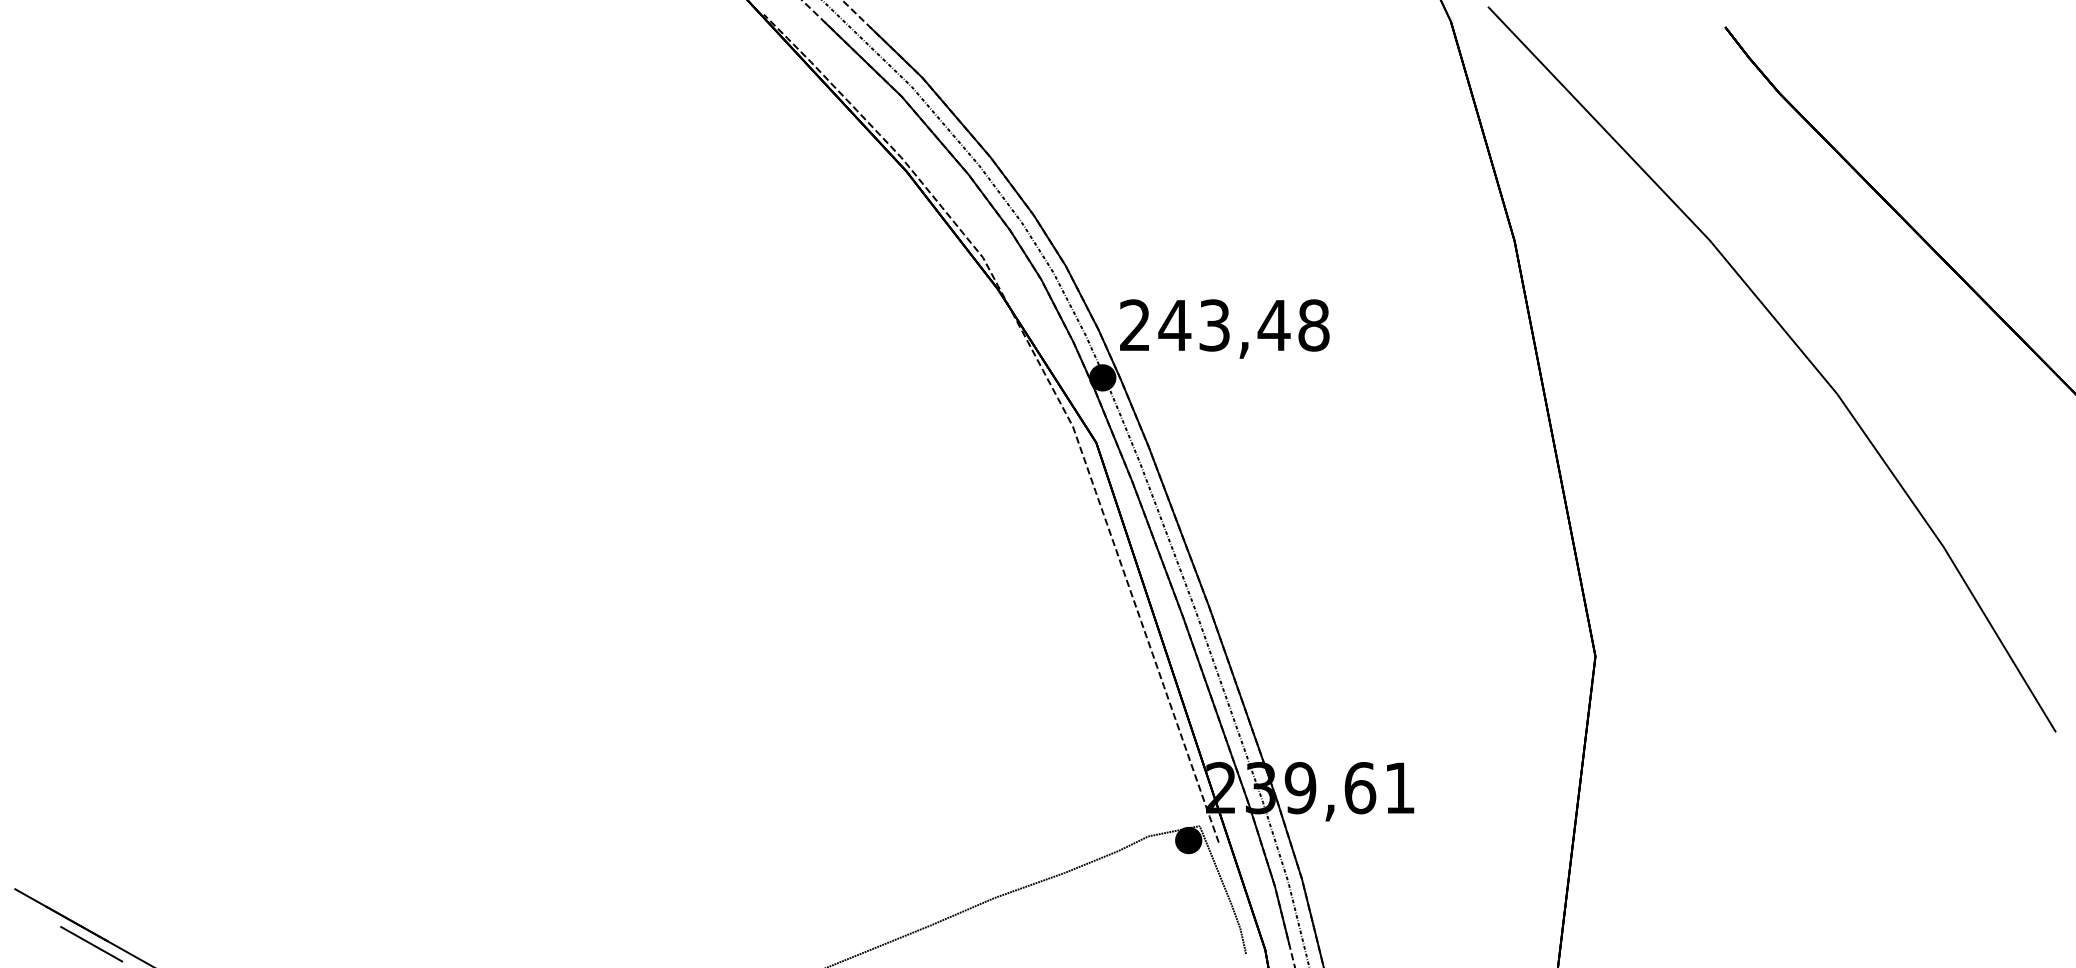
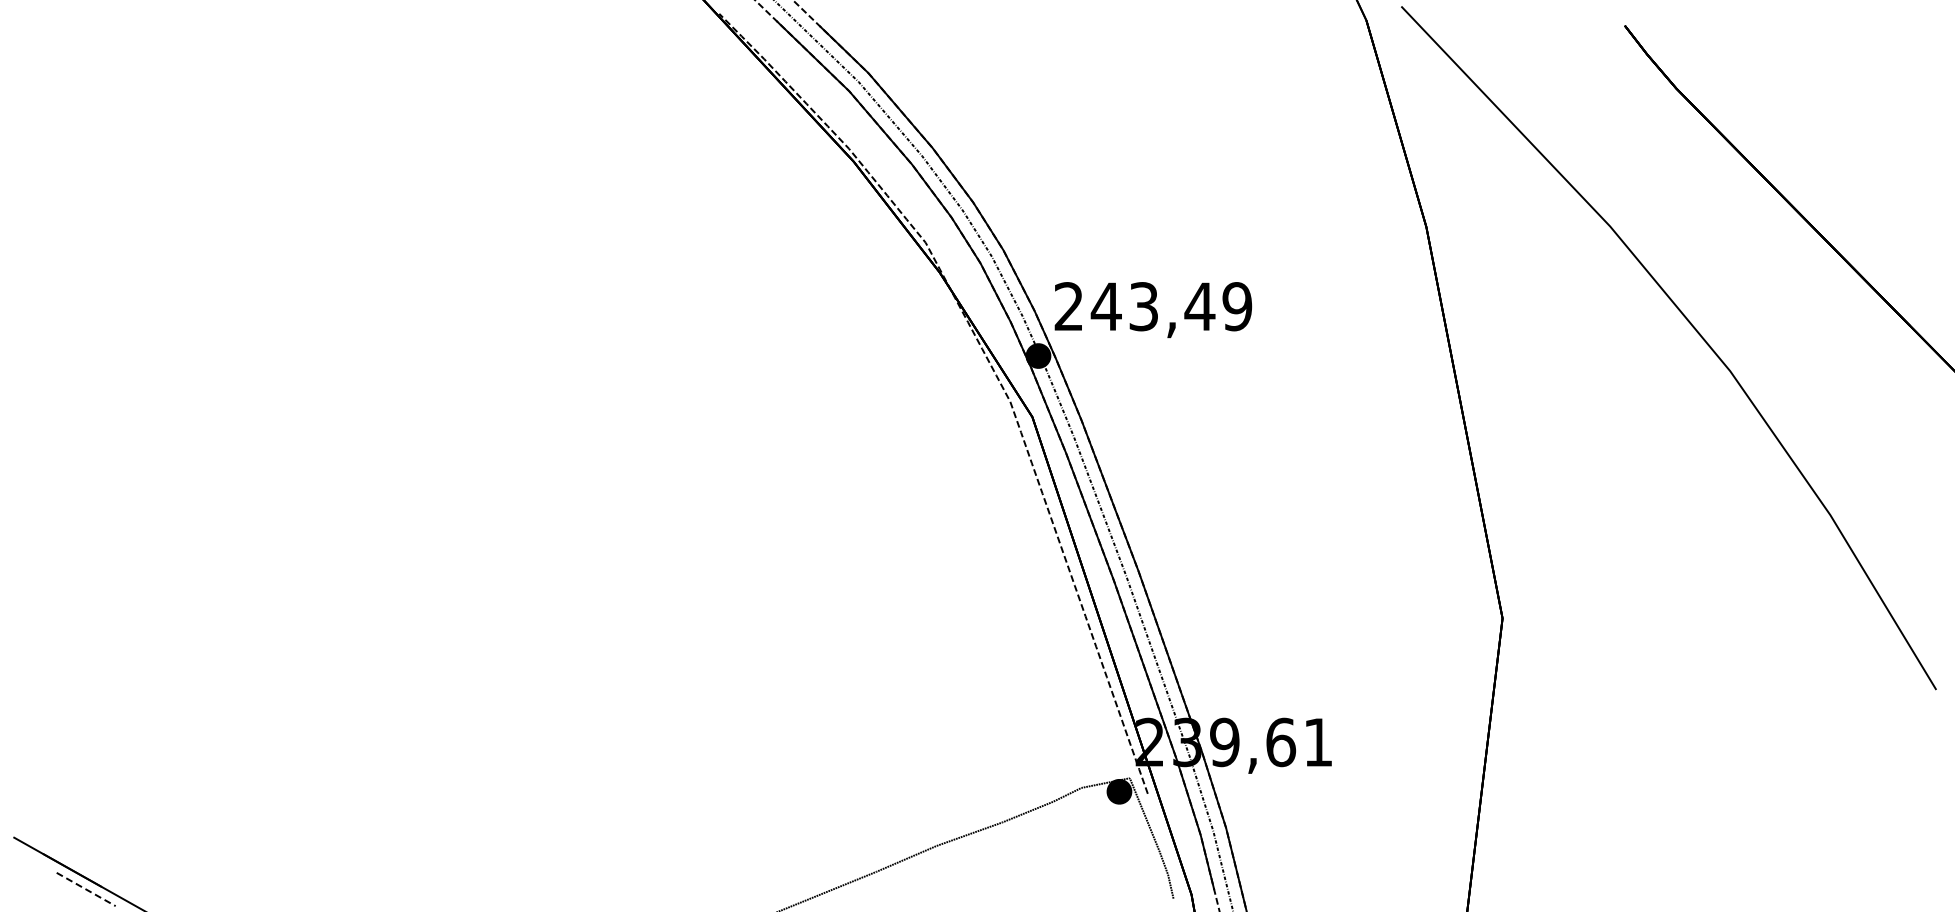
text: (1314, 325) -> (1237, 306), 243,48 -> 243,49
line: (92, 944) -> (86, 889), solid -> dashed

